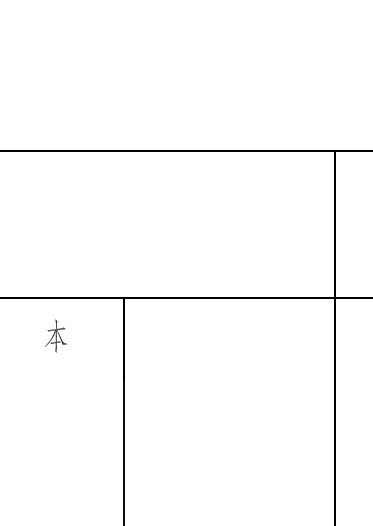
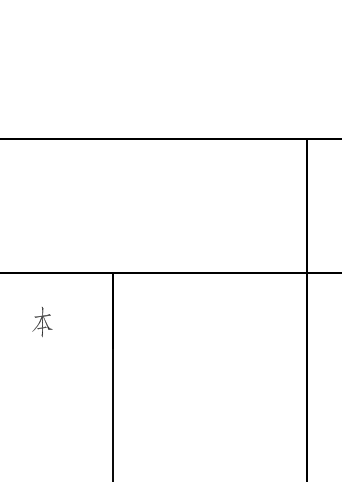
part: (56, 335) -> (42, 321), moved

